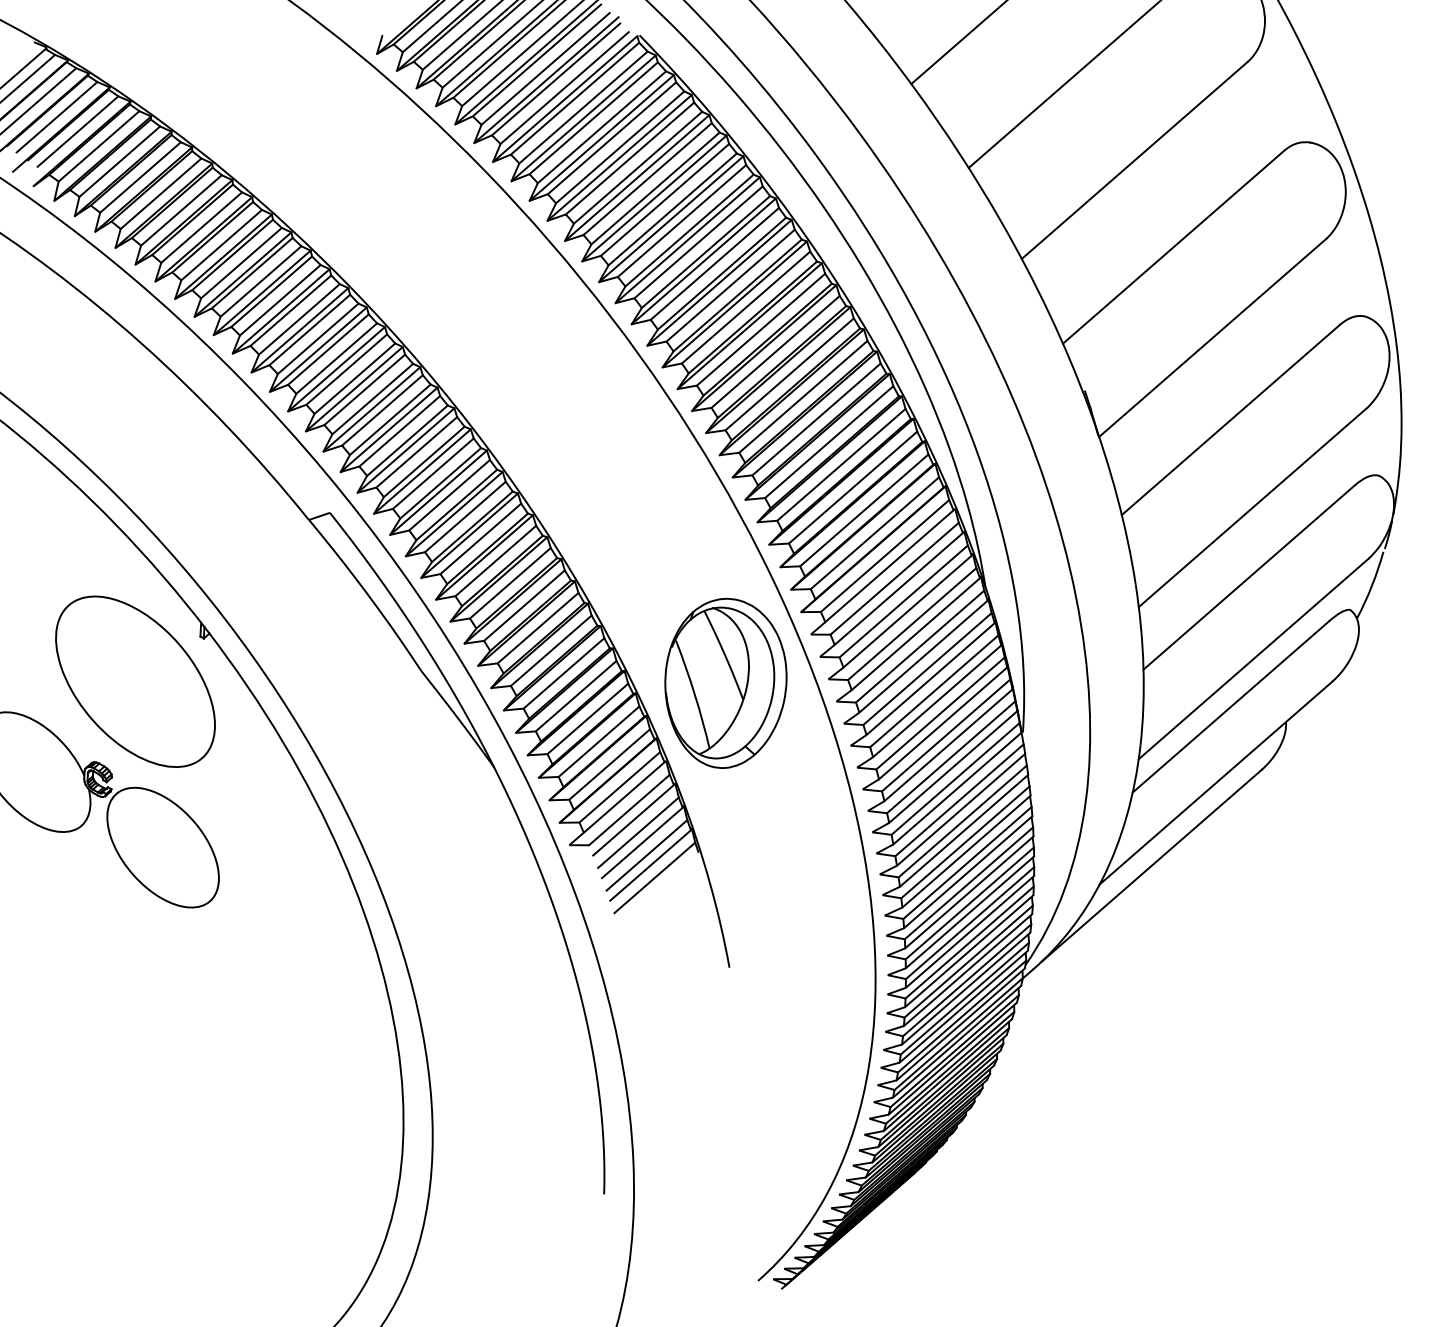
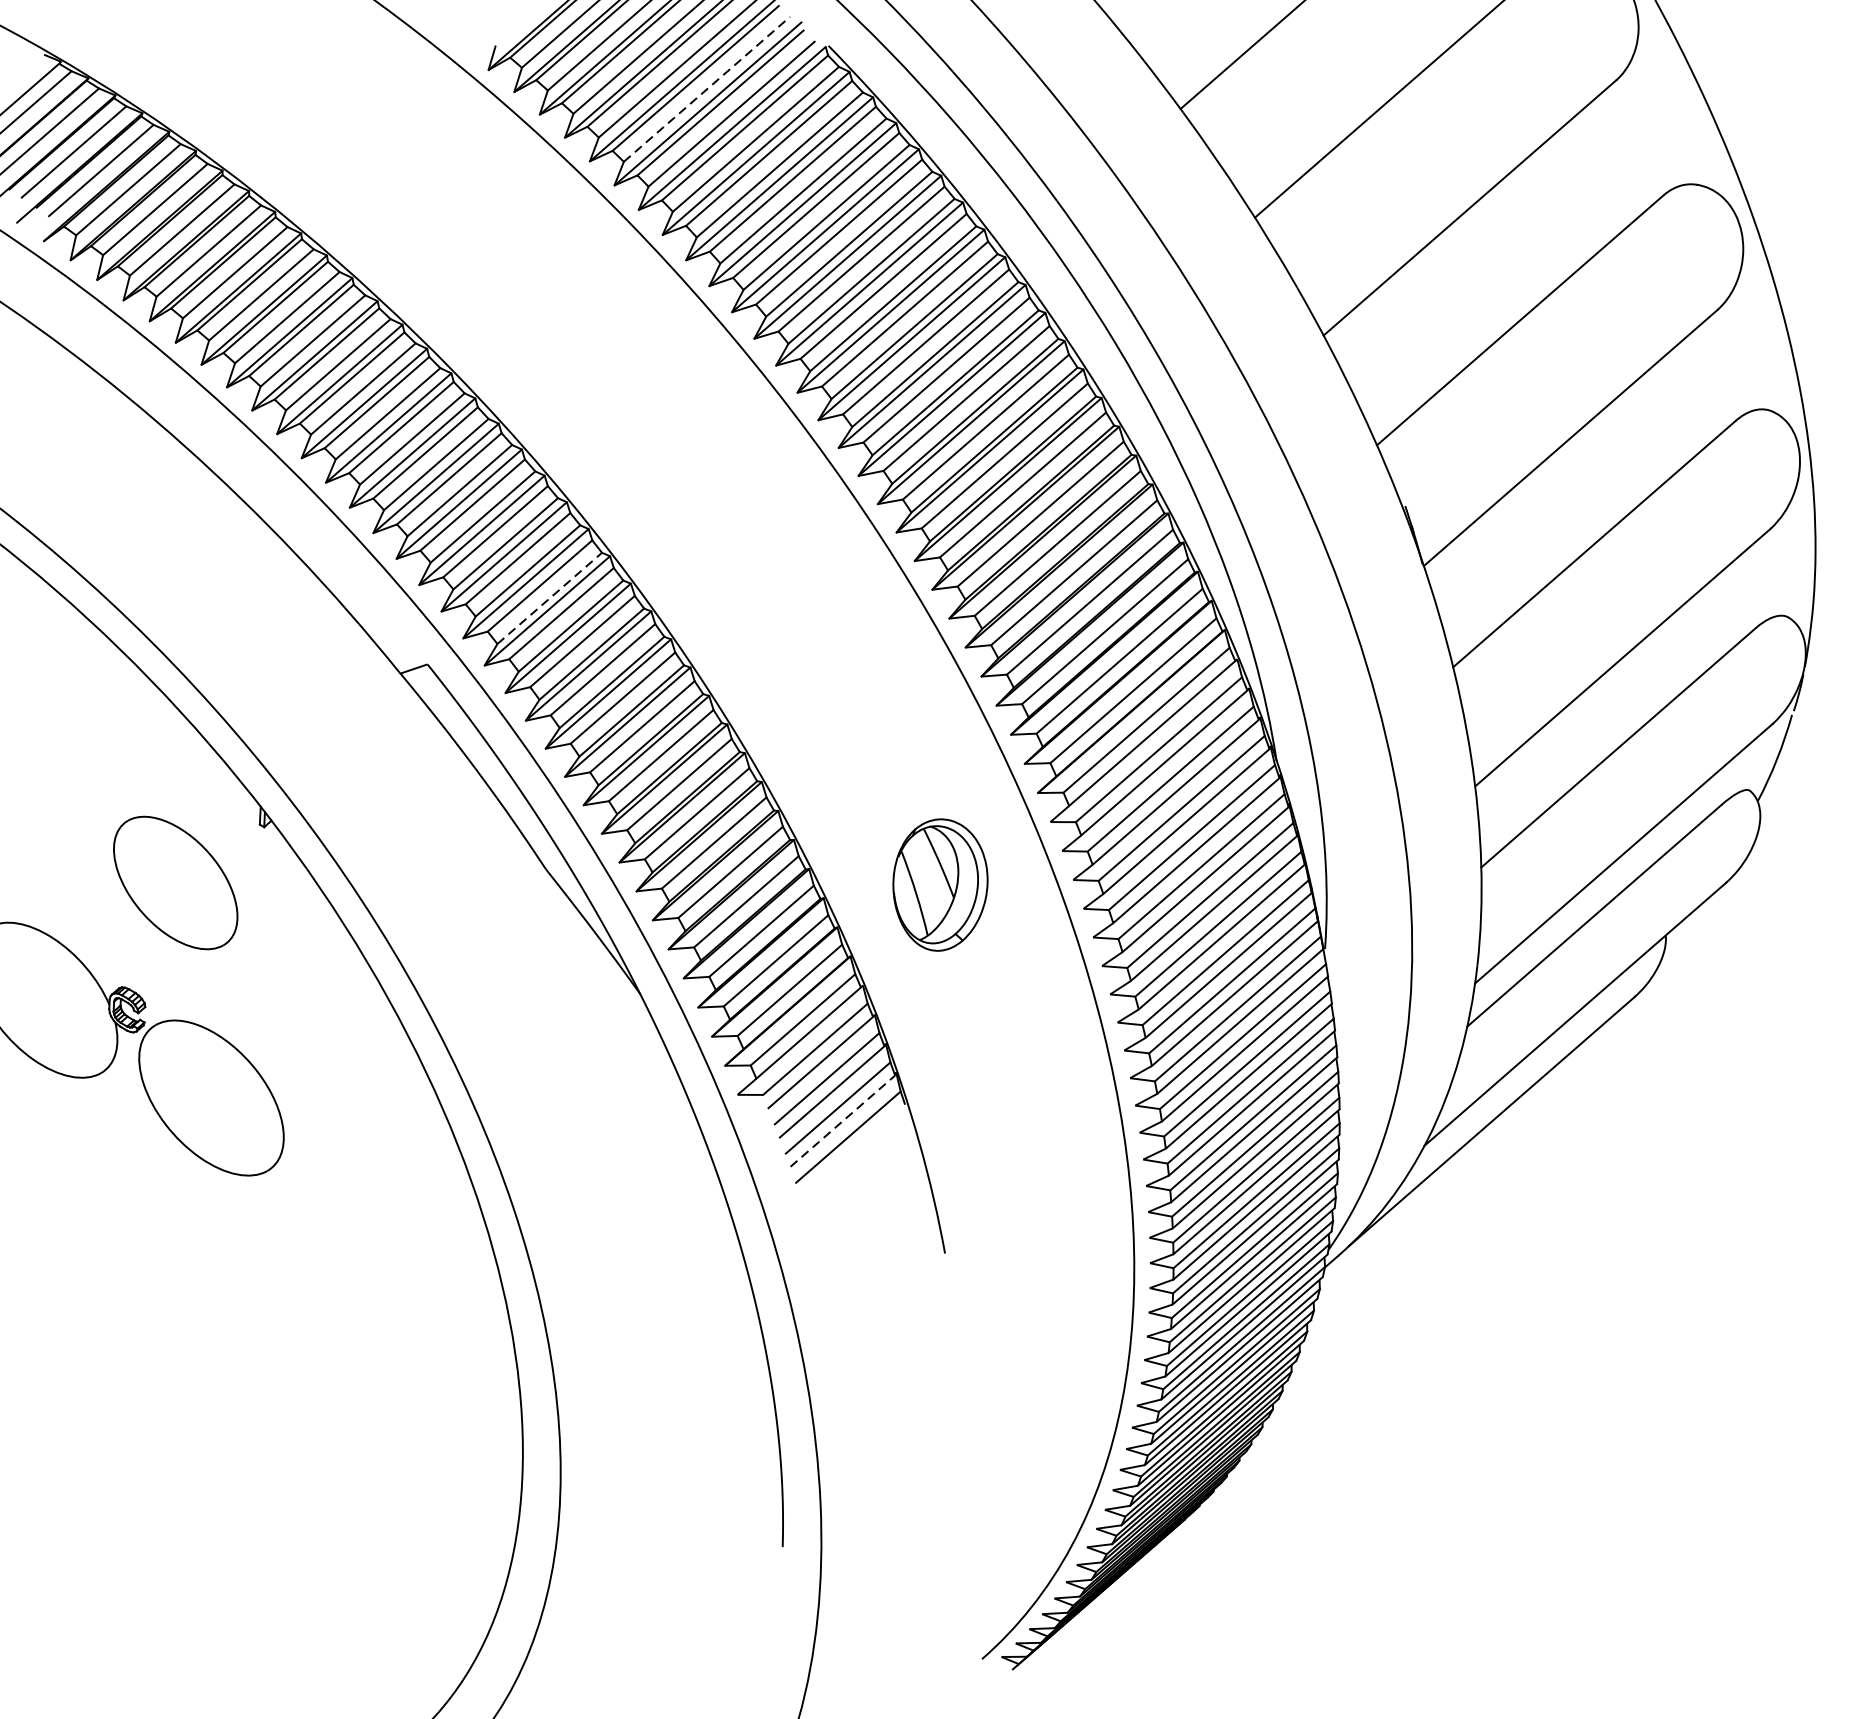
line: (546, 68) -> (708, 88), solid -> dashed
line: (424, 461) -> (550, 597), solid -> dashed
part: (135, 681) -> (175, 882), size x0.6
part: (725, 682) -> (939, 884), size x0.6
line: (650, 865) -> (842, 1121), solid -> dashed

